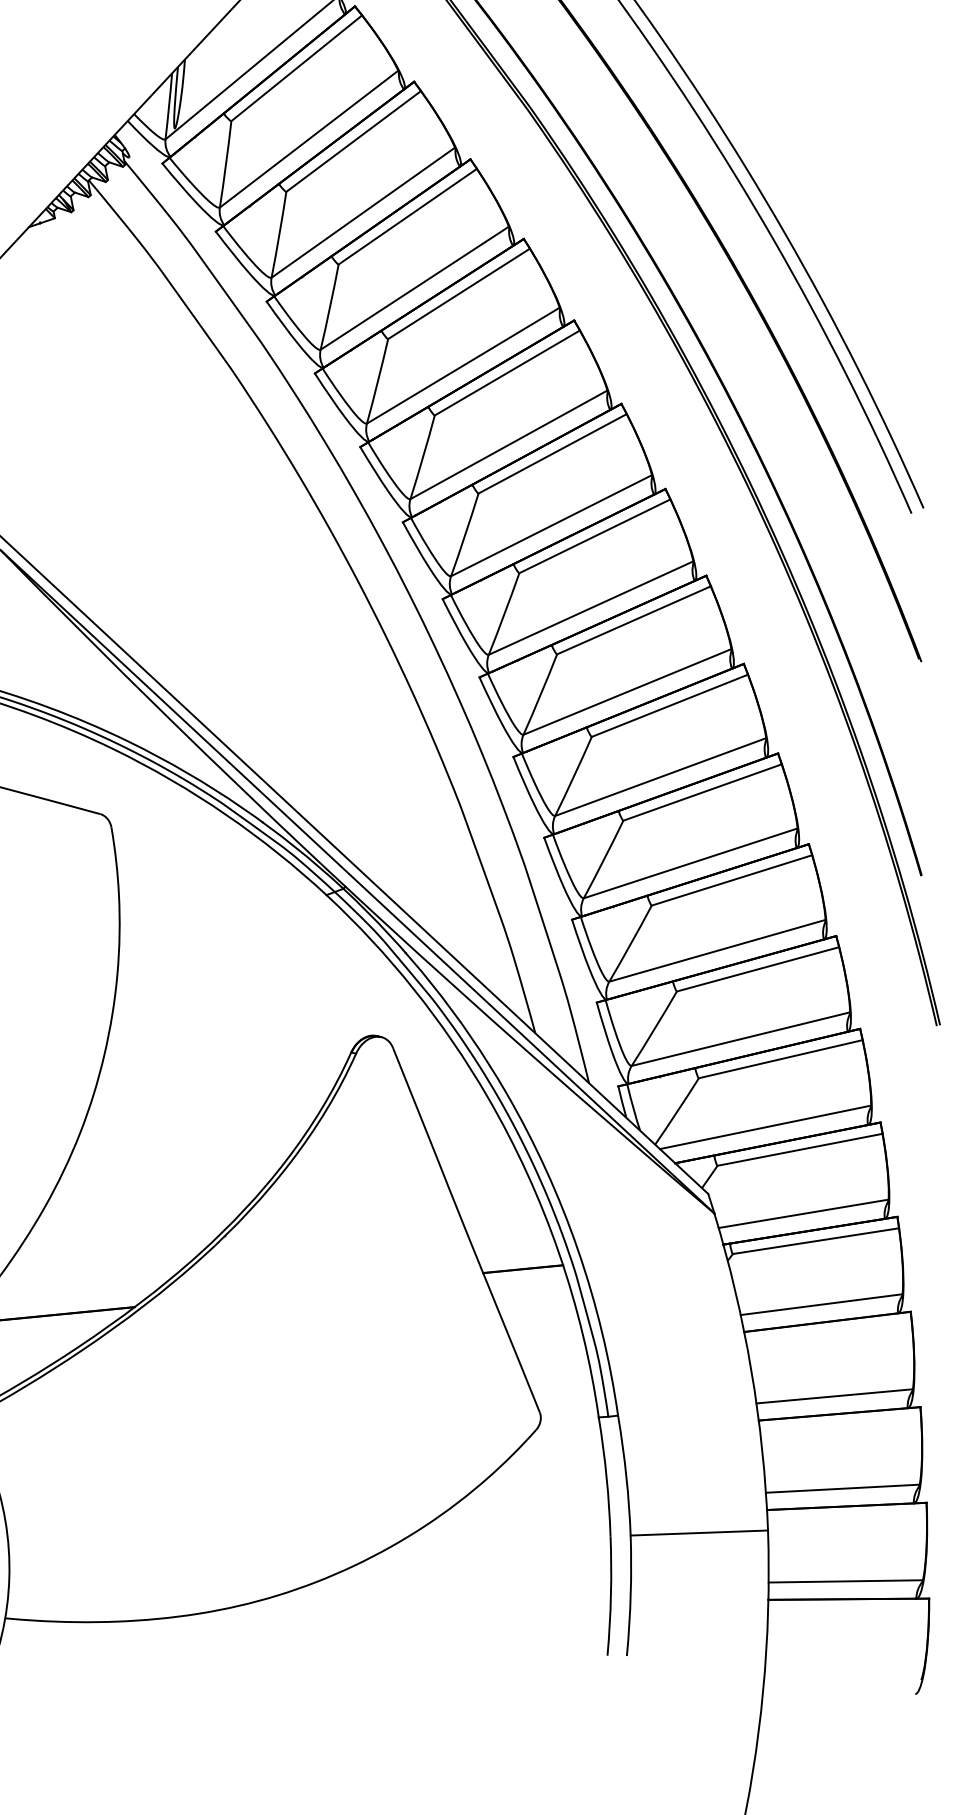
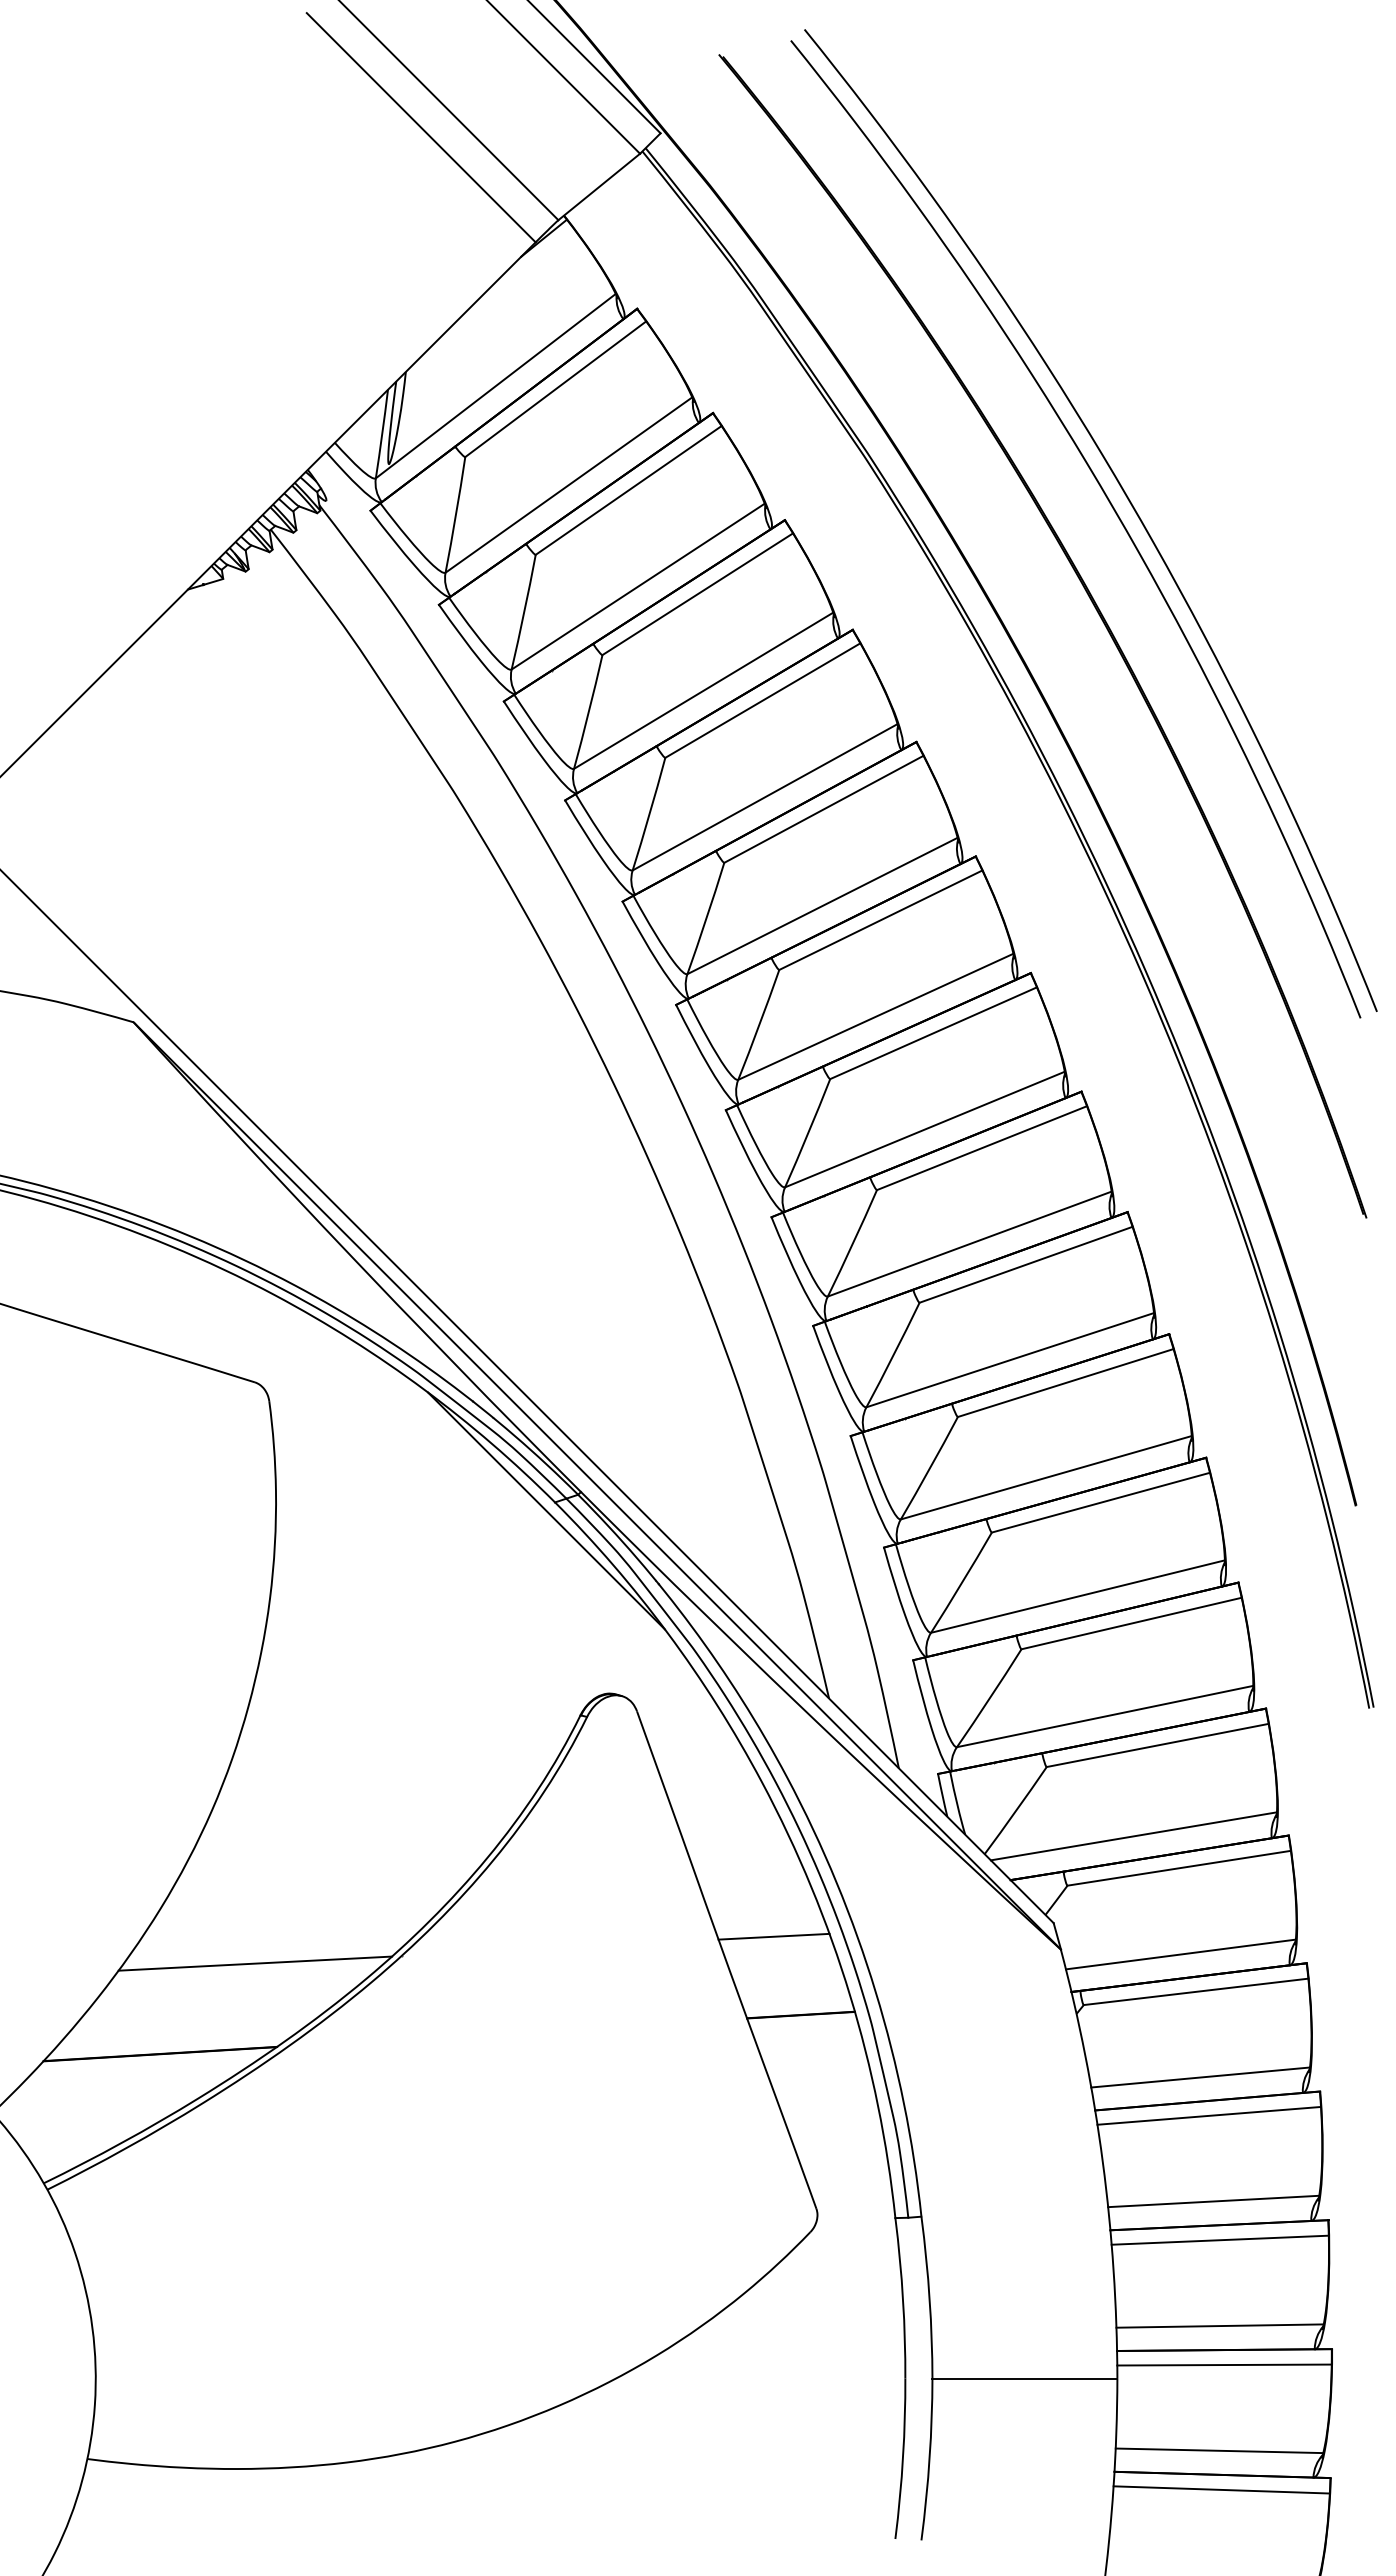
line: (320, 901) -> (546, 1510), added
line: (500, 1211) -> (773, 1936), added
line: (116, 1245) -> (255, 1963), added
line: (829, 1332) -> (1209, 2115), added
line: (840, 1424) -> (1219, 2239), added
line: (847, 1517) -> (1224, 2364), added
line: (848, 1610) -> (1221, 2489), added

